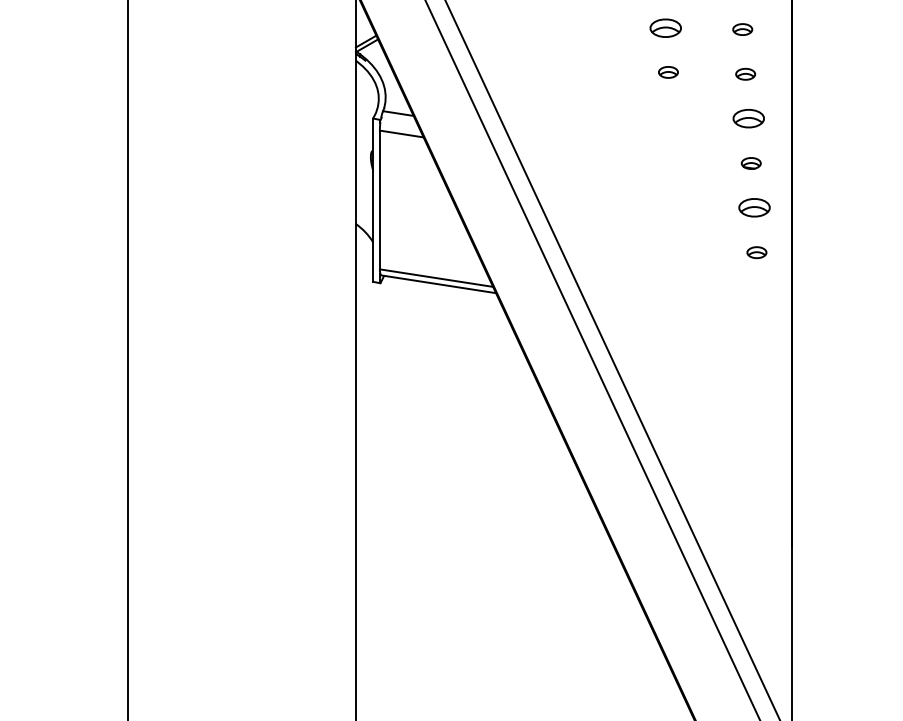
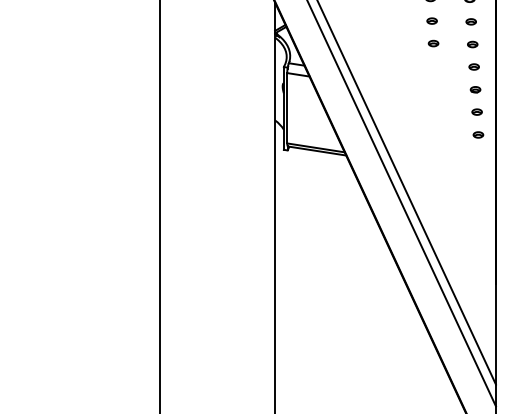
part: (664, 26) -> (431, 20), size x0.62
part: (747, 117) -> (473, 66), size x0.62
part: (753, 206) -> (476, 111), size x0.62

